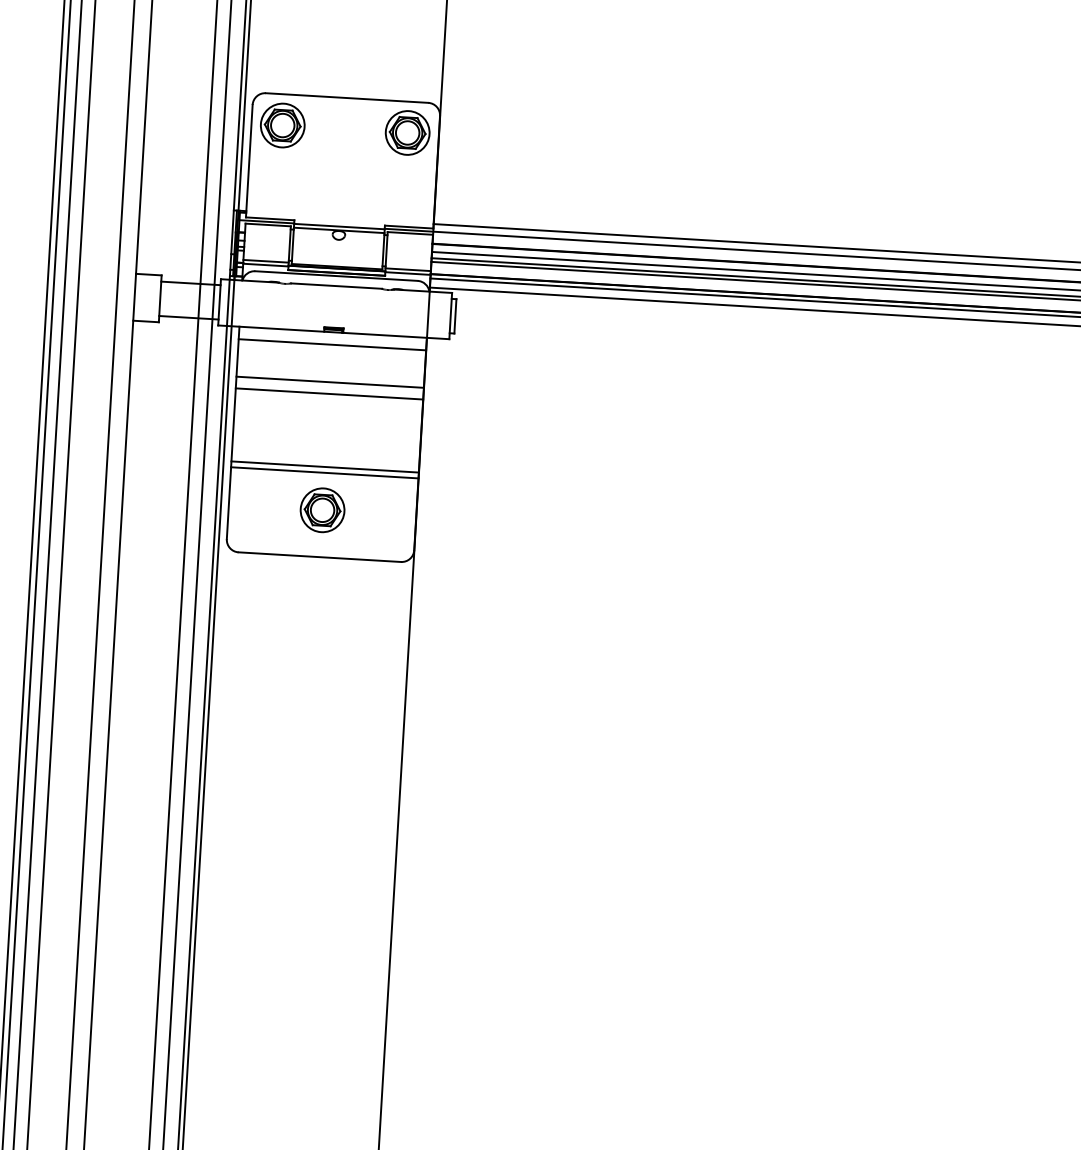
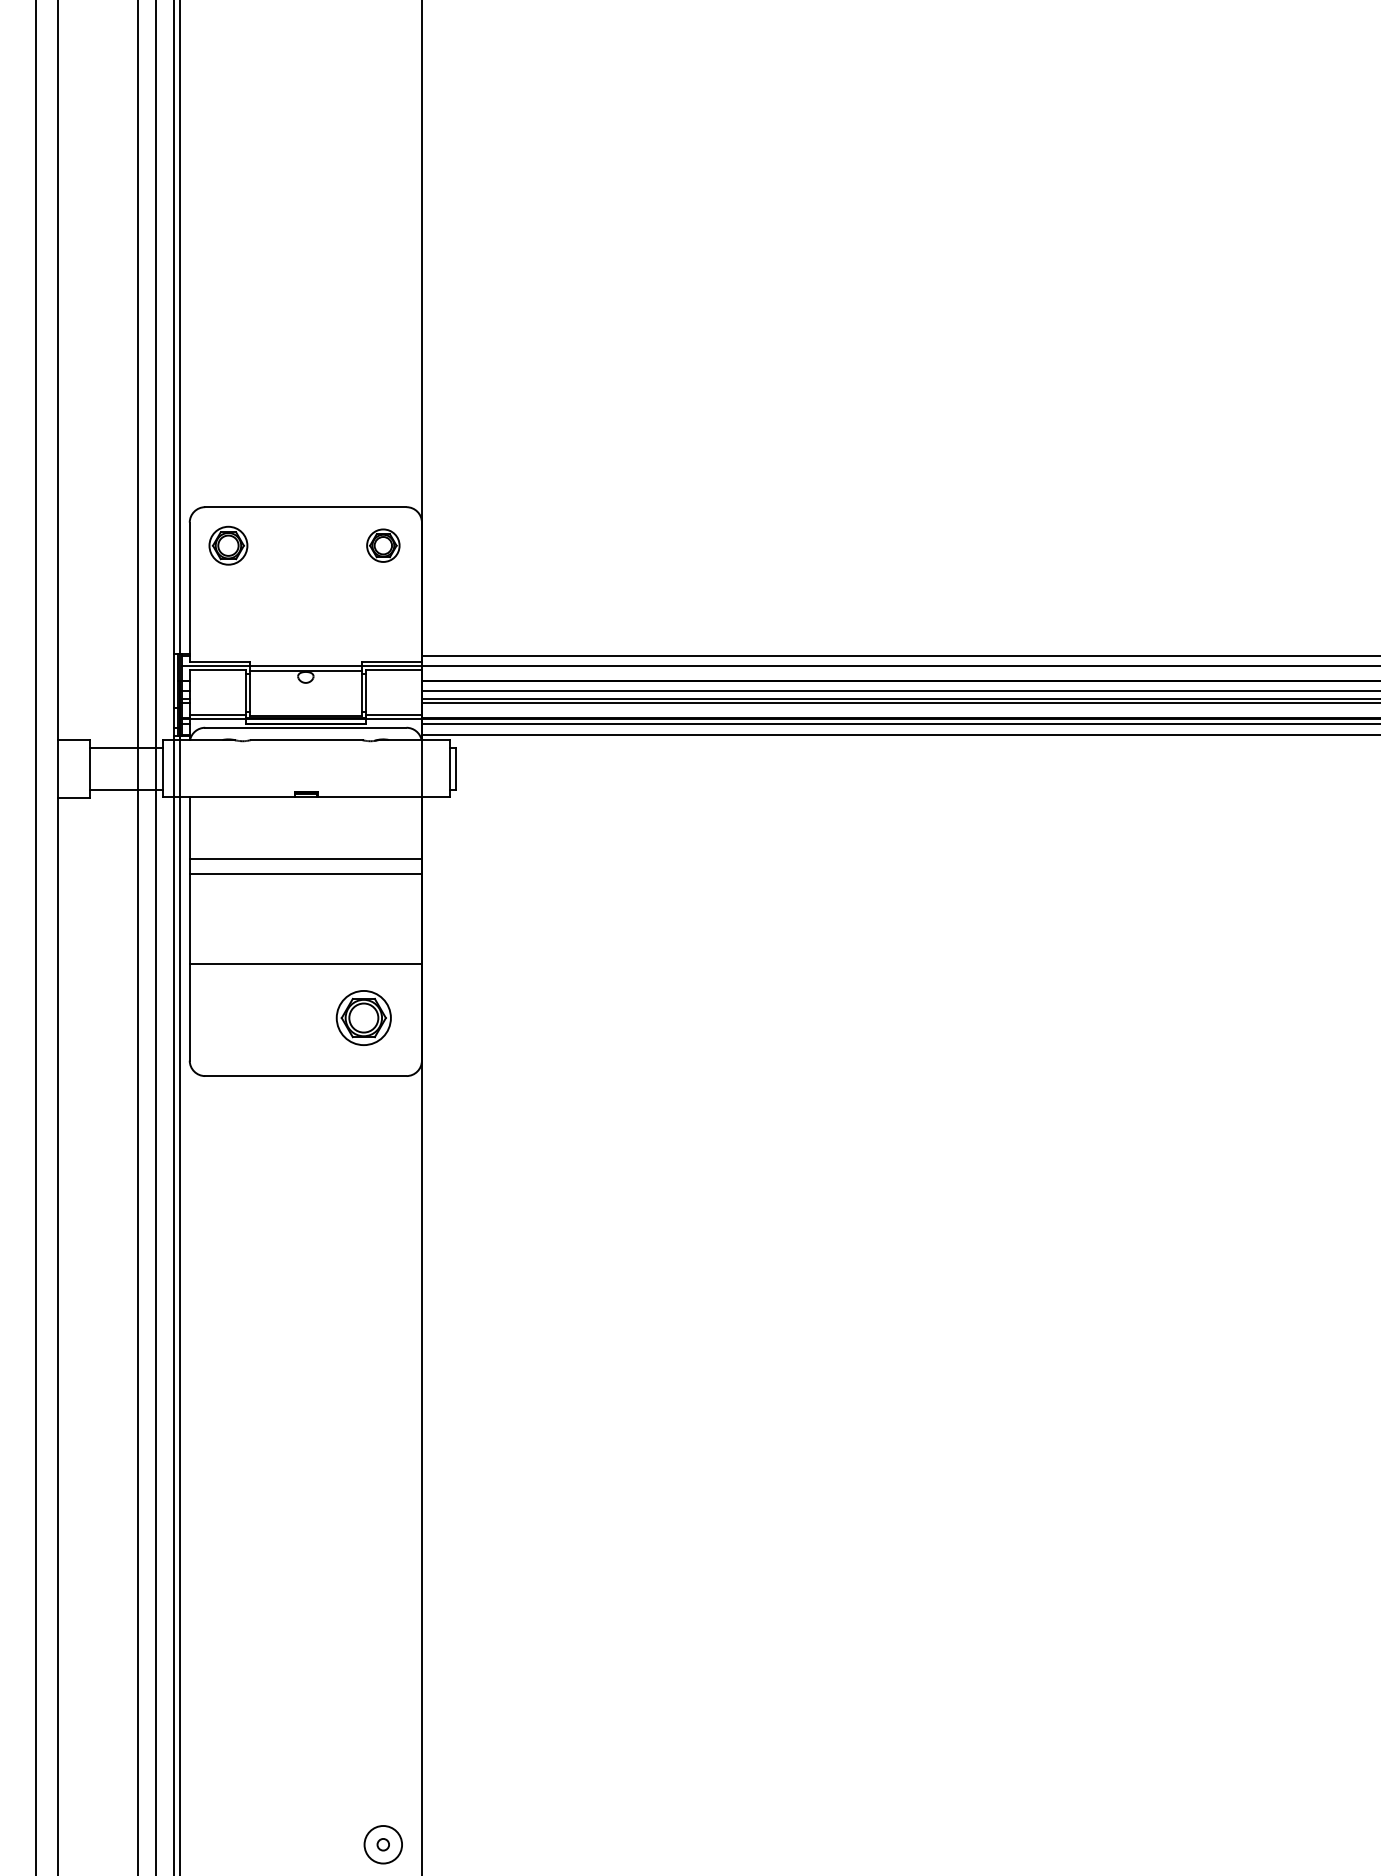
part: (282, 125) -> (228, 545), size x0.7
part: (407, 132) -> (383, 545), size x0.6
line: (332, 344) -> (305, 812), removed
line: (324, 472) -> (305, 971), removed
part: (322, 509) -> (363, 1017), moved

